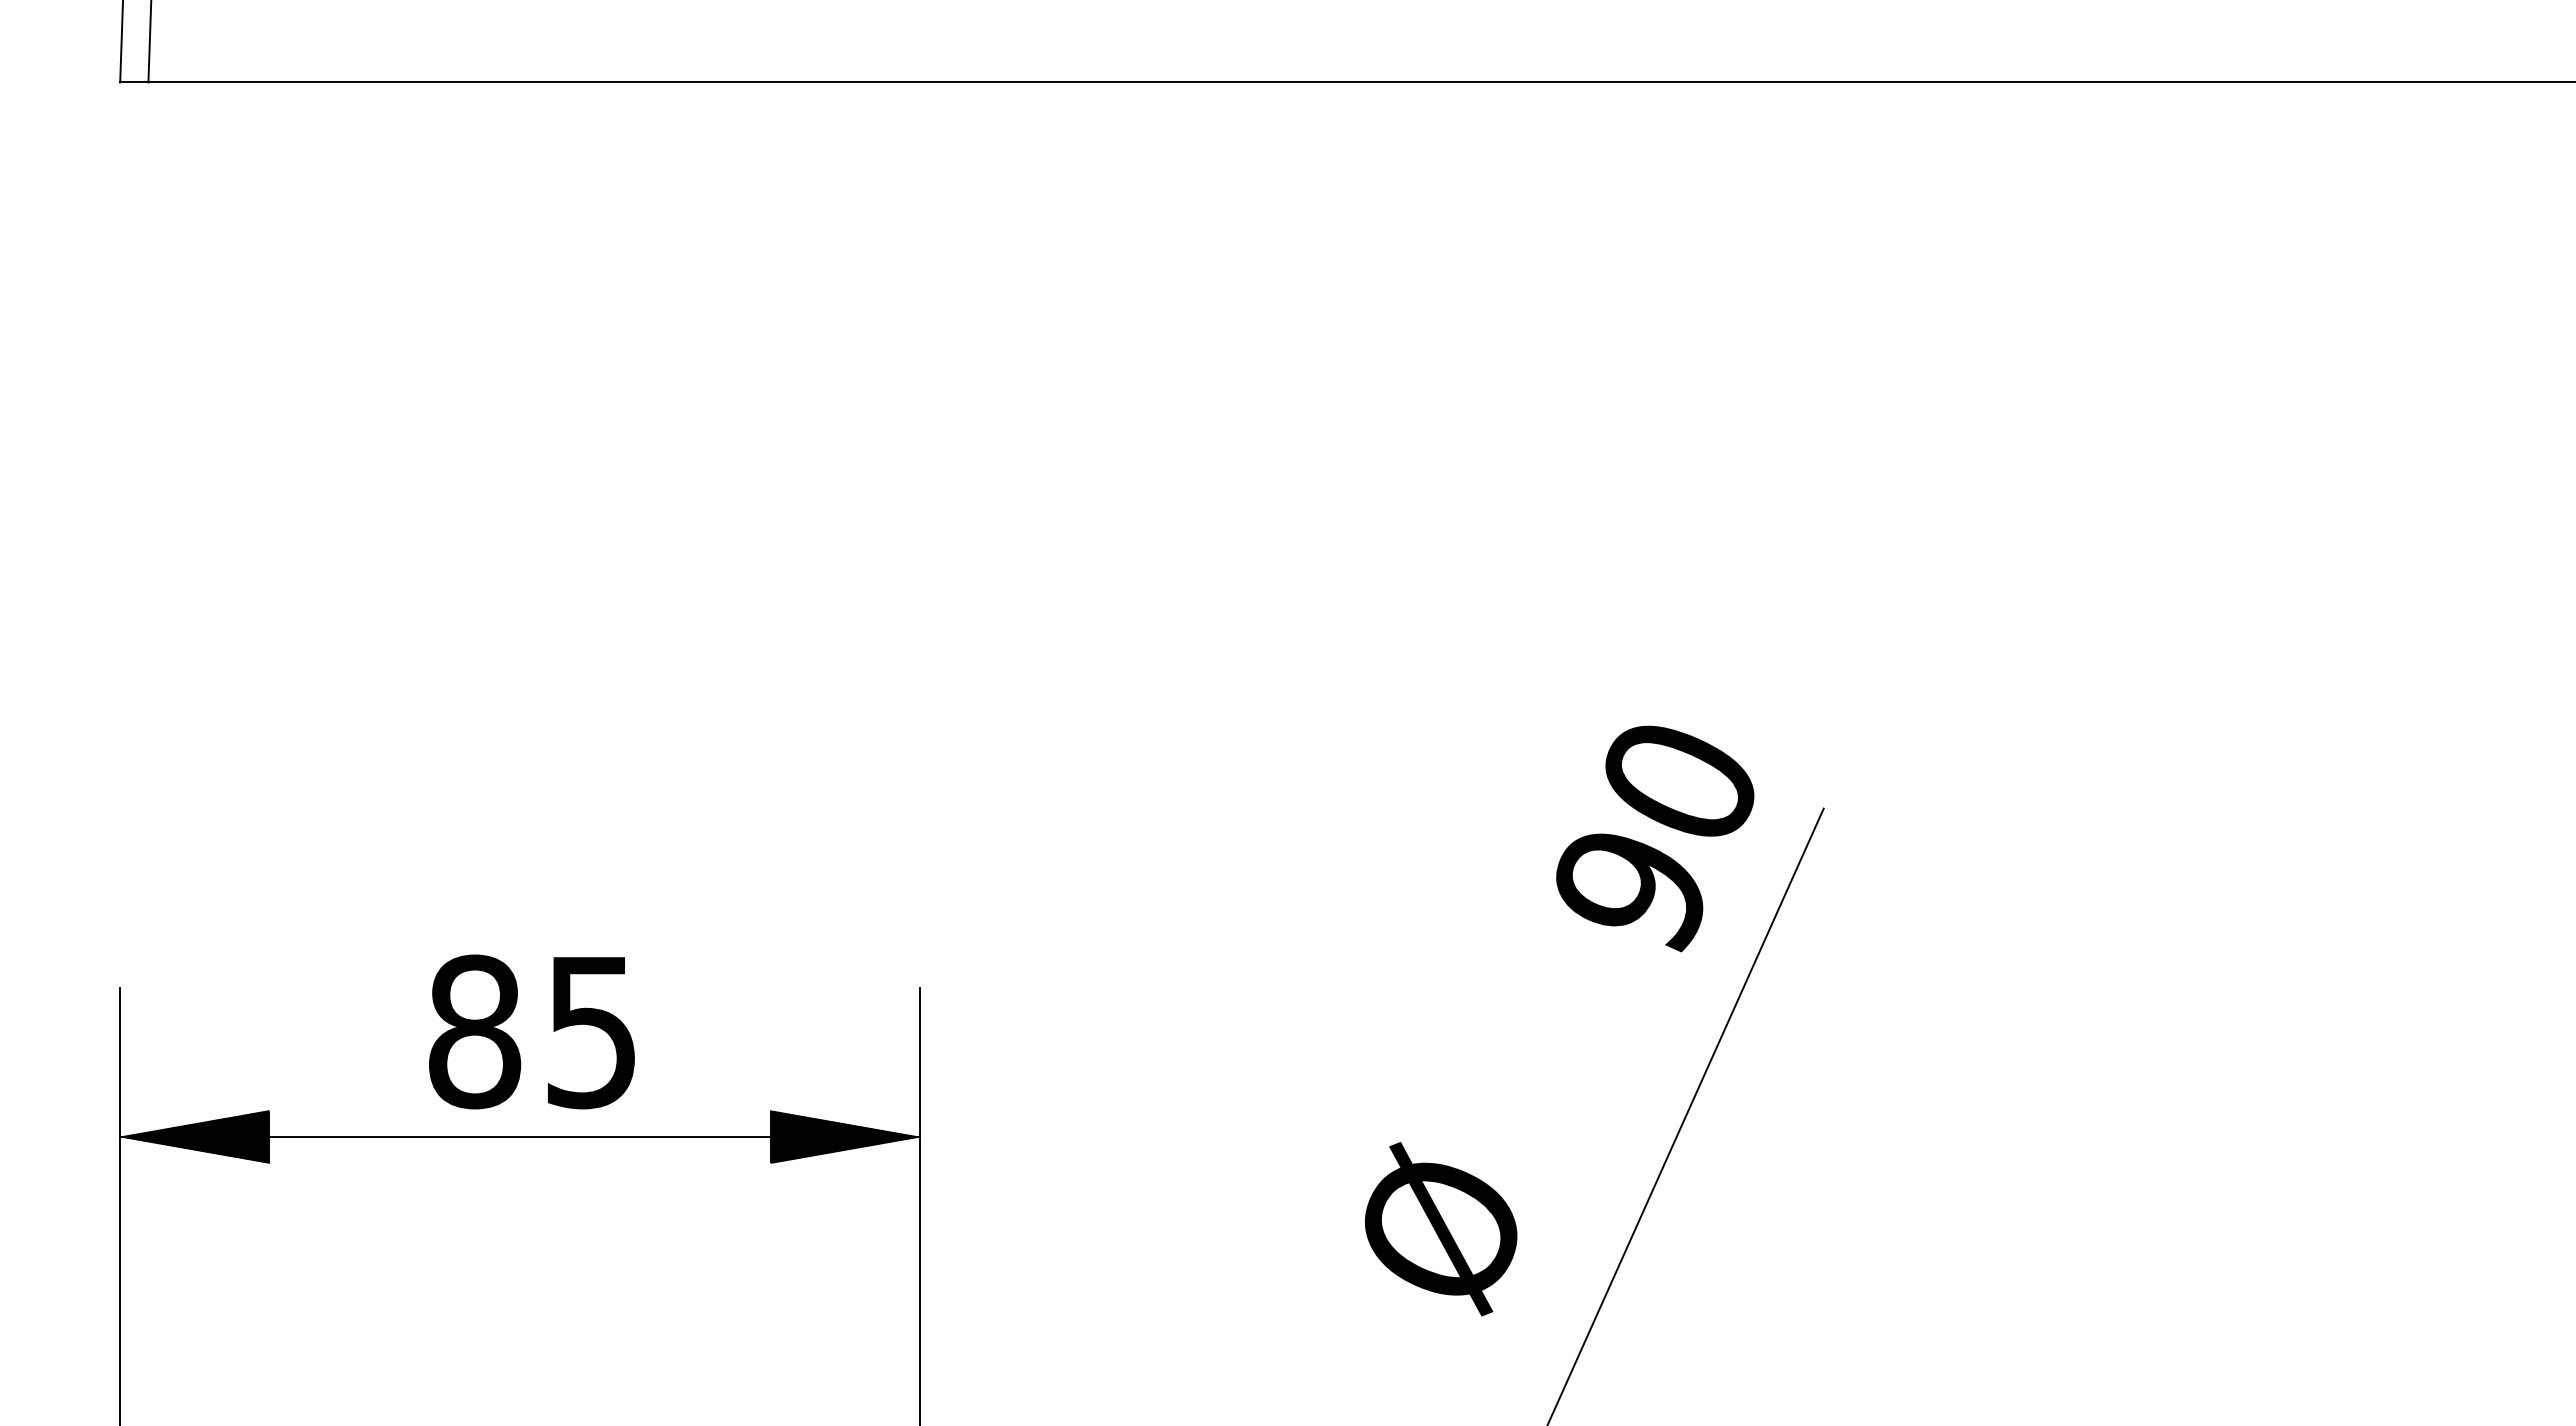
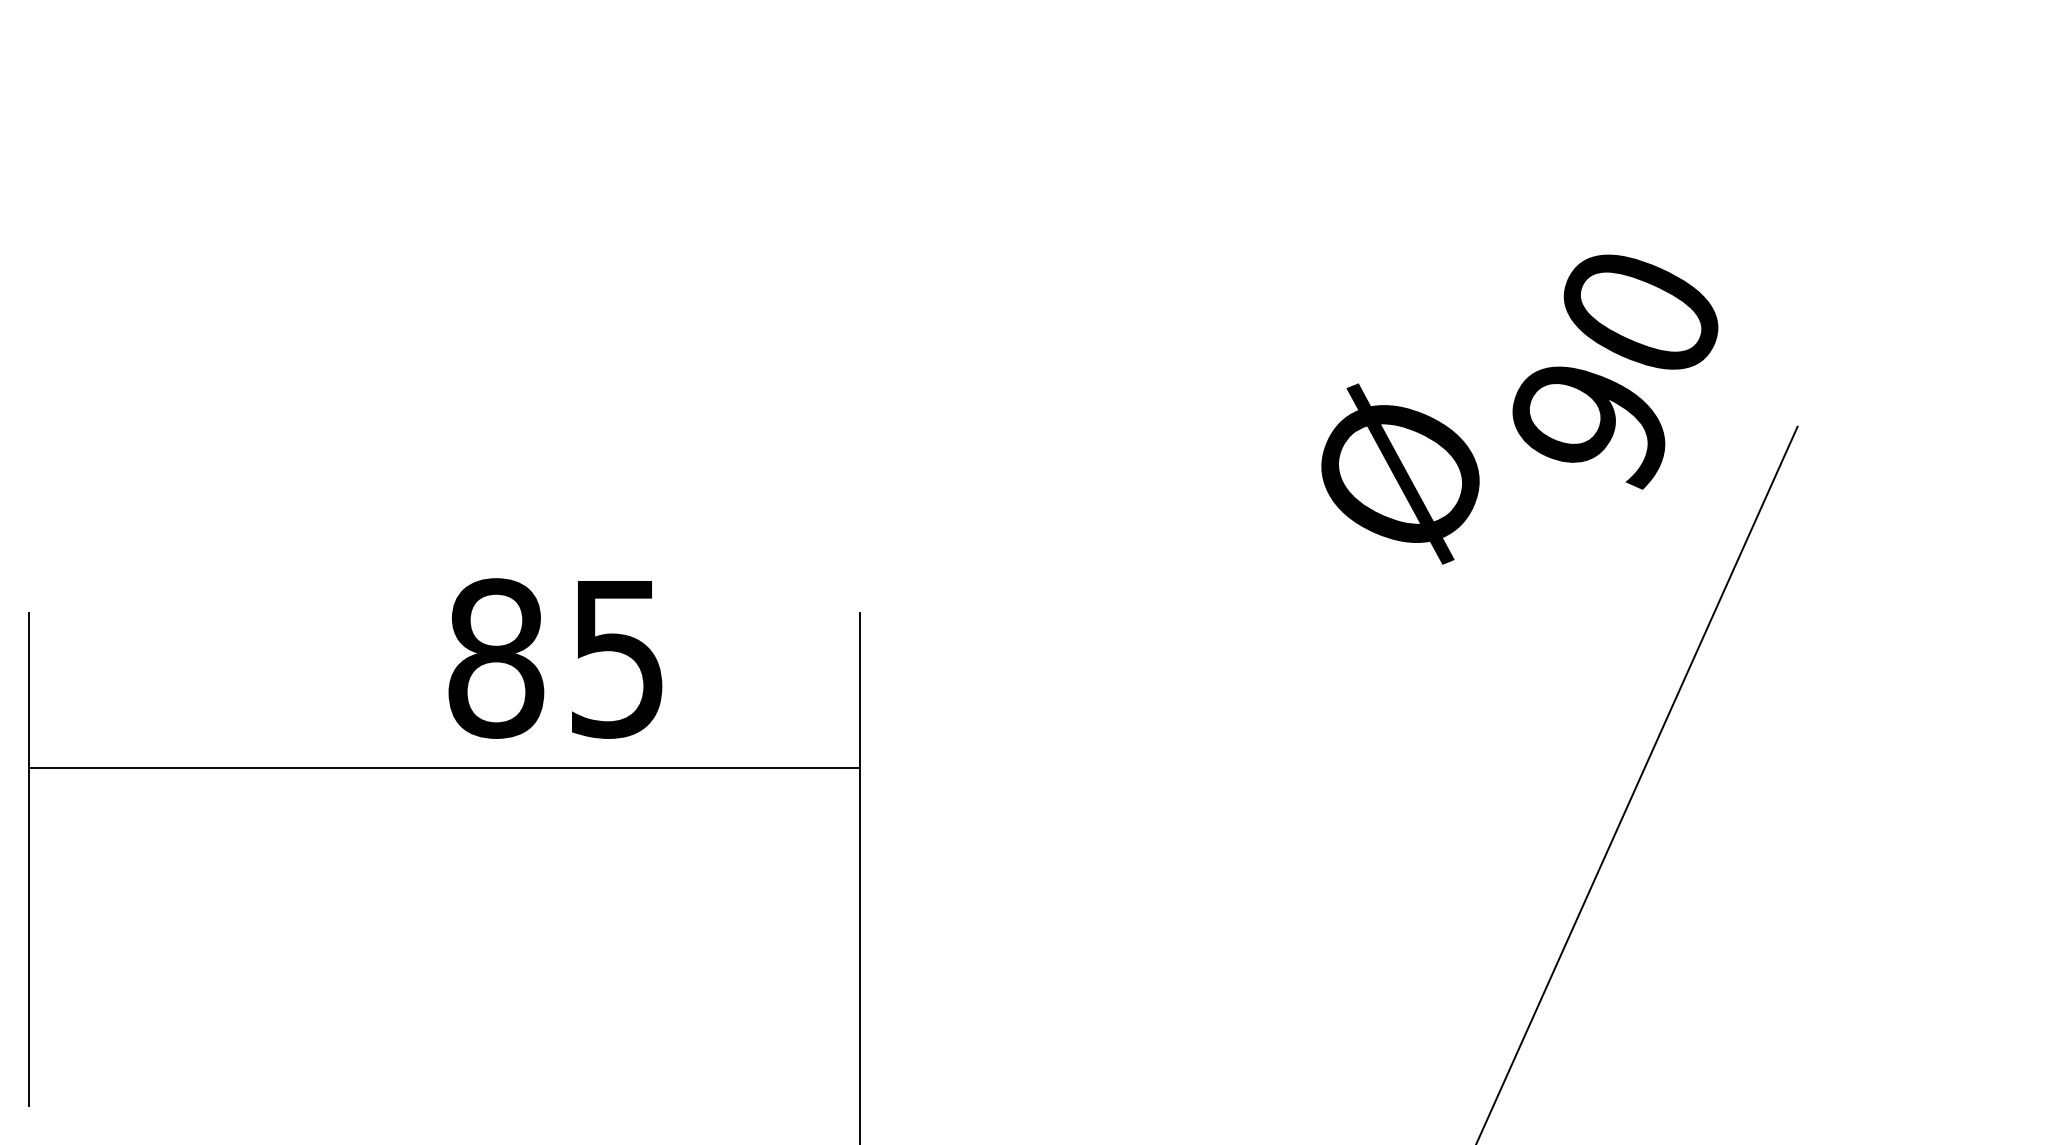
text: (1655, 838) -> (1615, 371), moved
text: (531, 1031) -> (554, 658), moved
hatch: (194, 1136) -> (106, 767), removed
hatch: (844, 1136) -> (781, 767), removed
text: (1441, 1229) -> (1400, 474), moved

